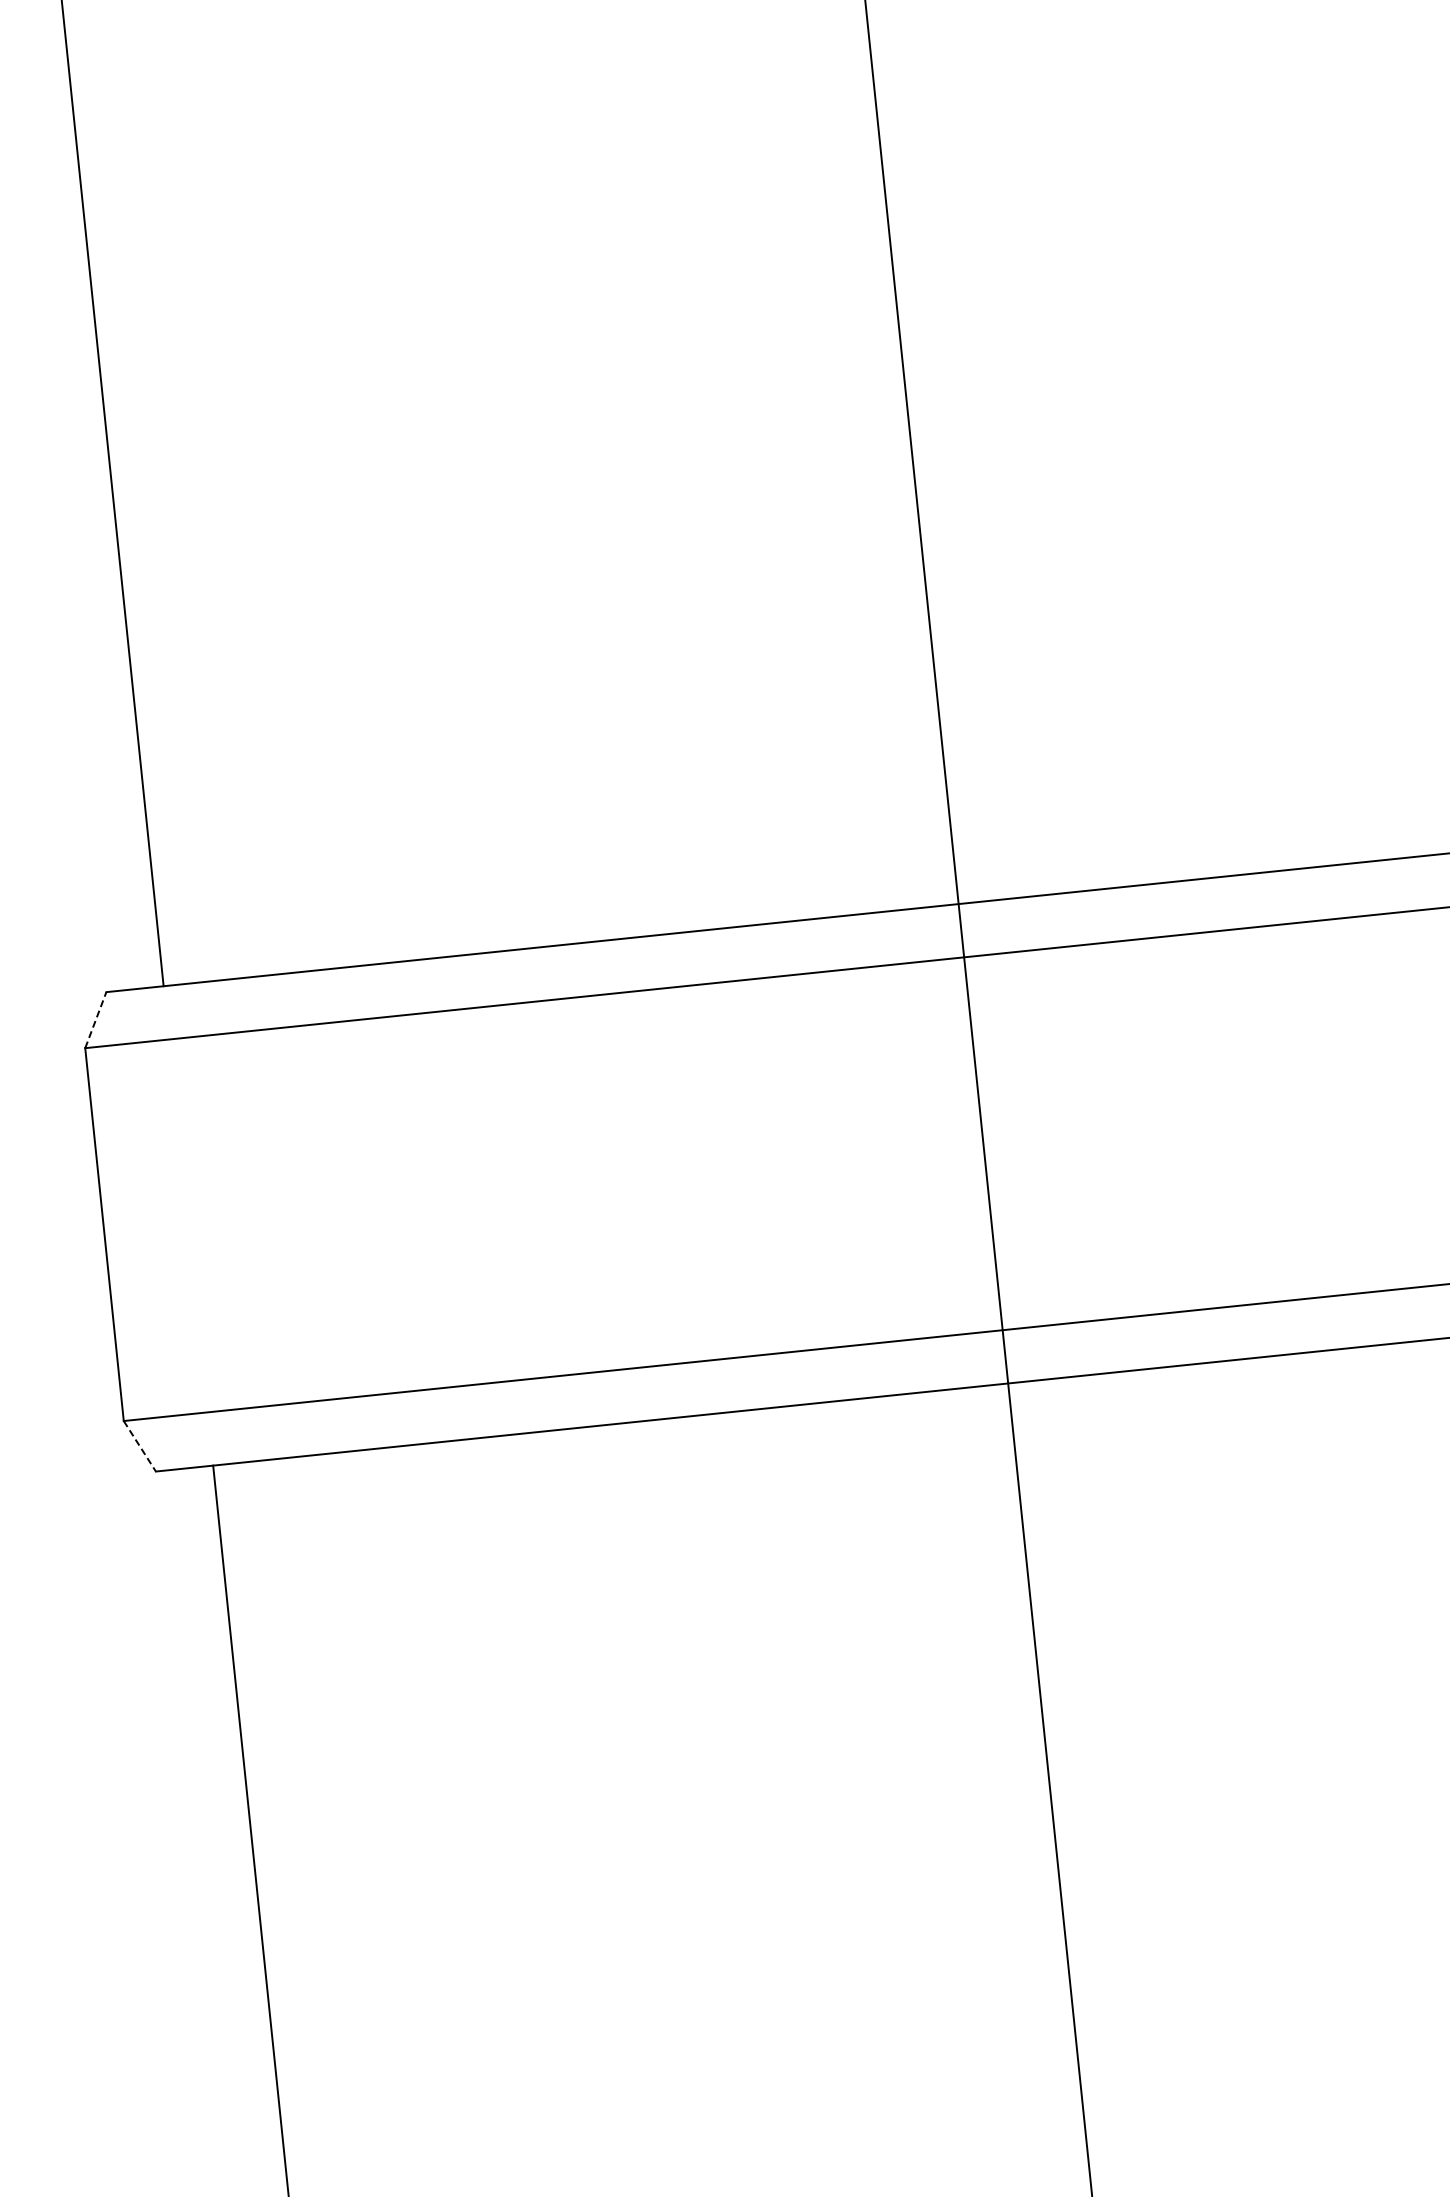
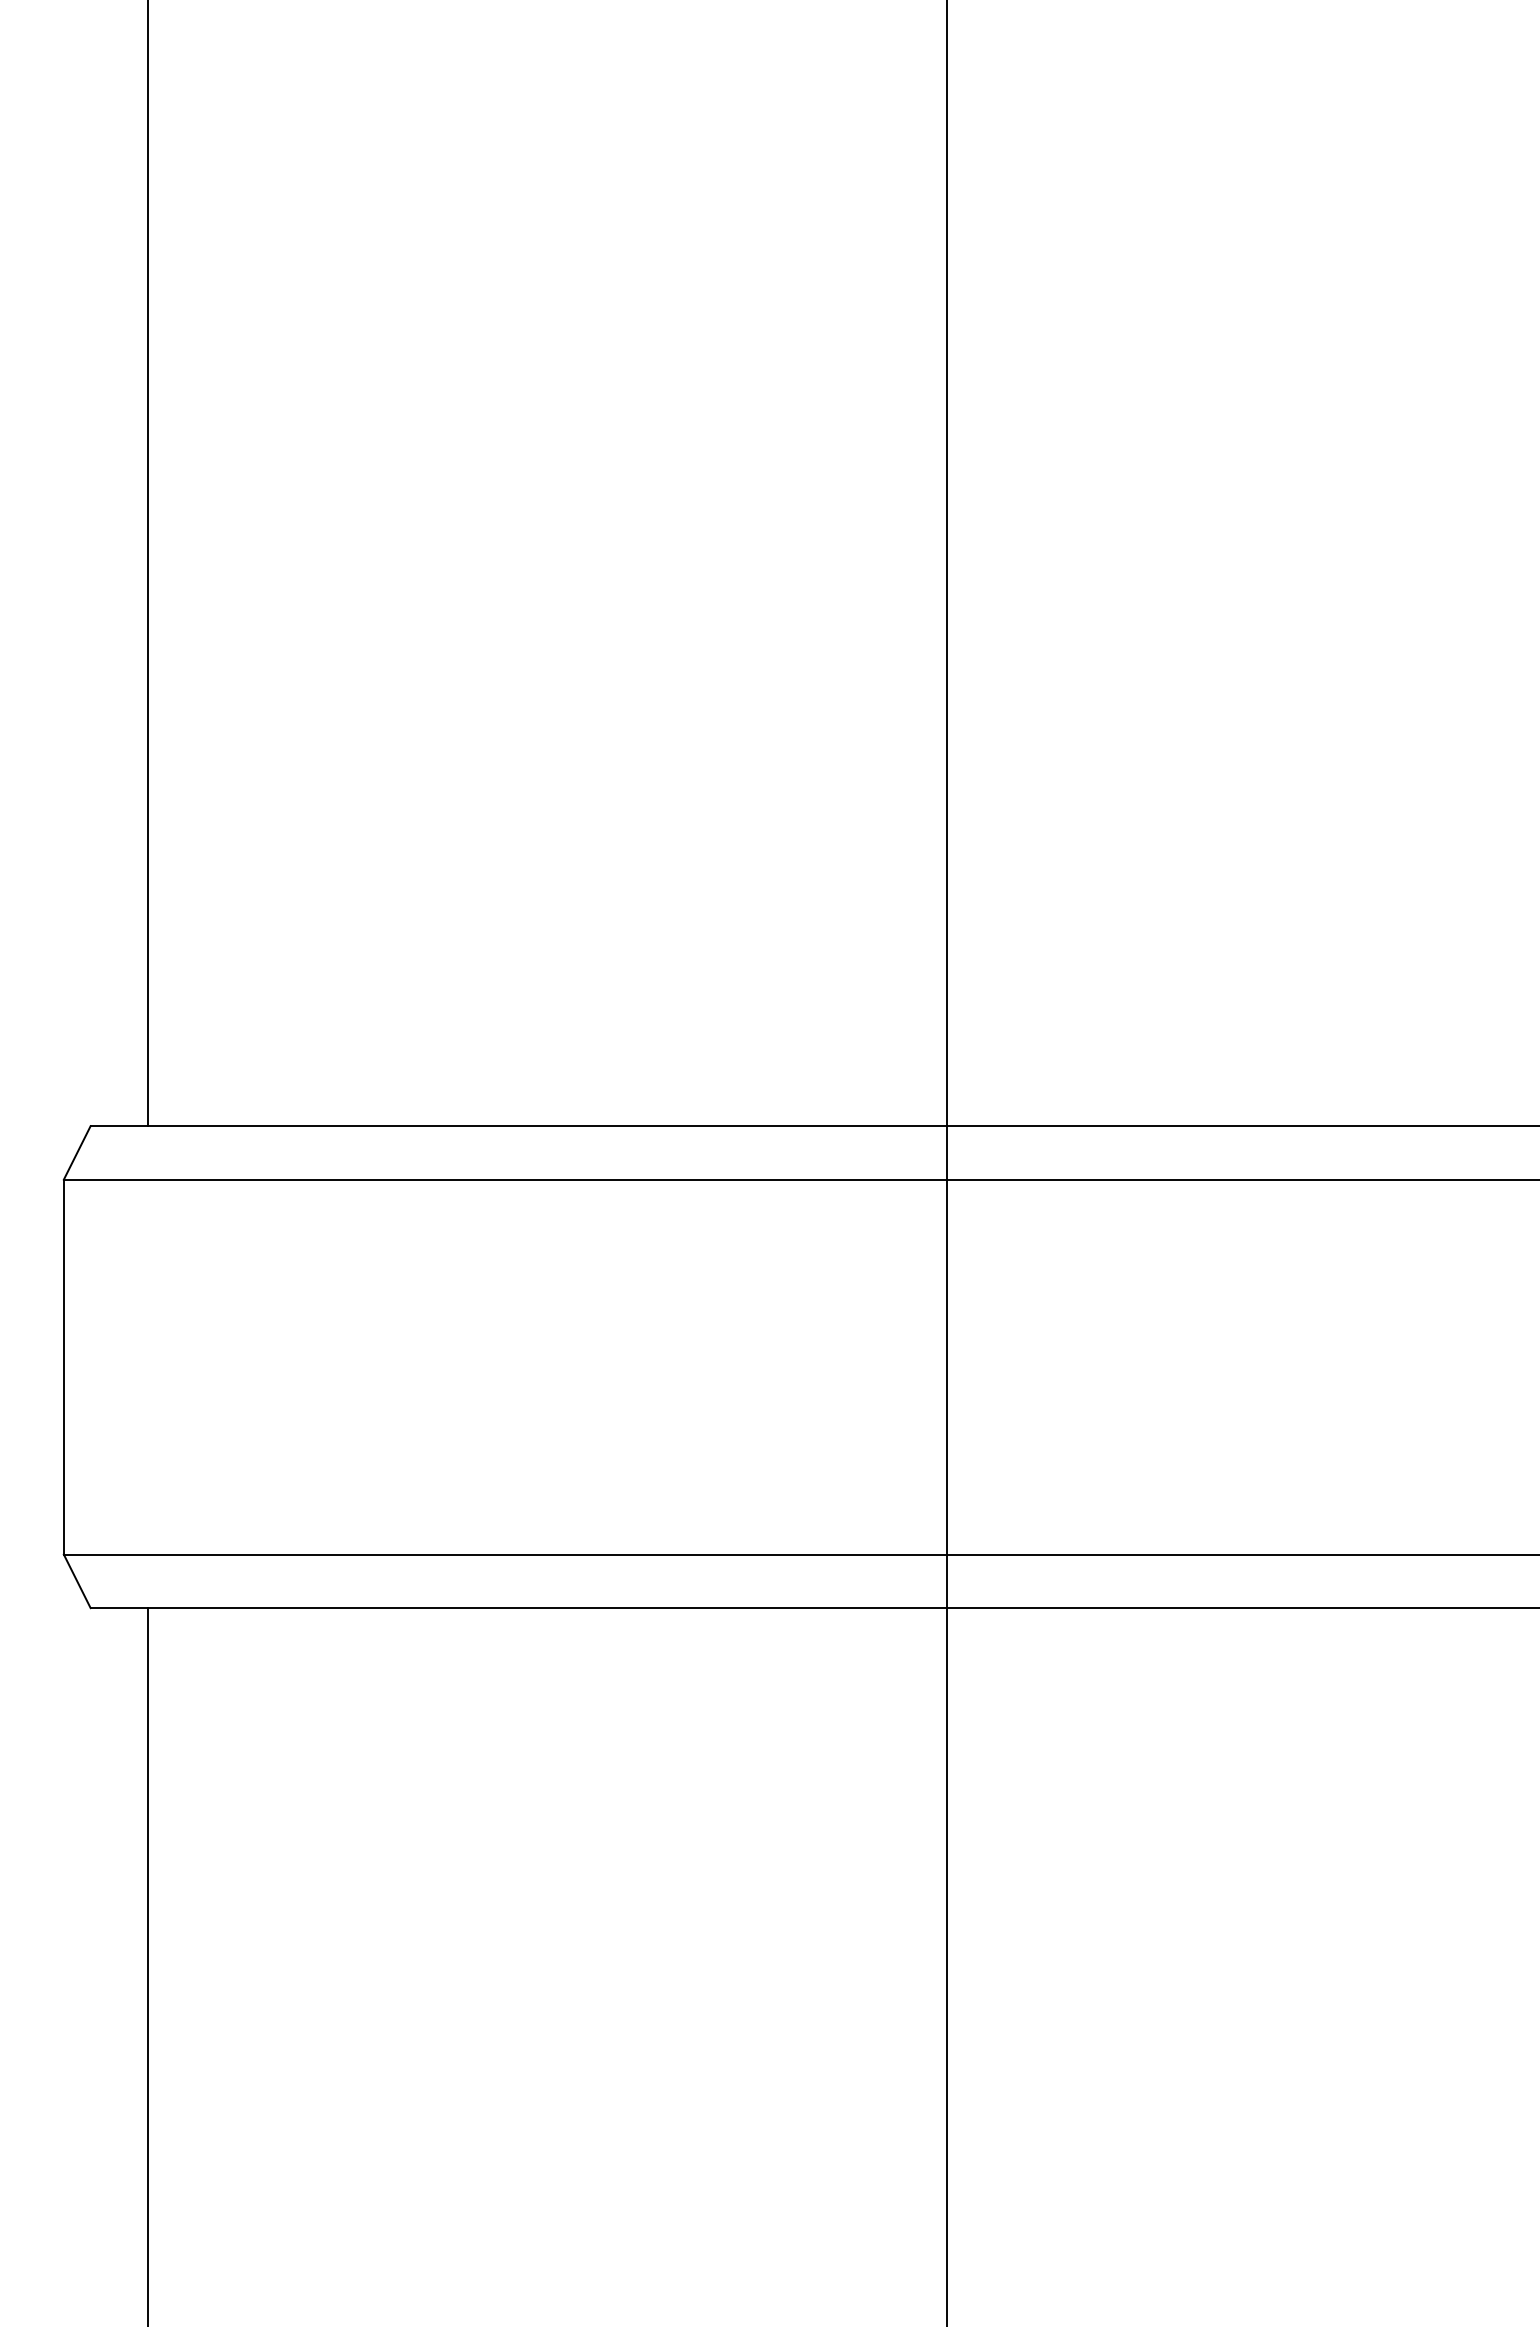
line: (96, 1019) -> (77, 1152), dashed -> solid
line: (140, 1446) -> (77, 1581), dashed -> solid

